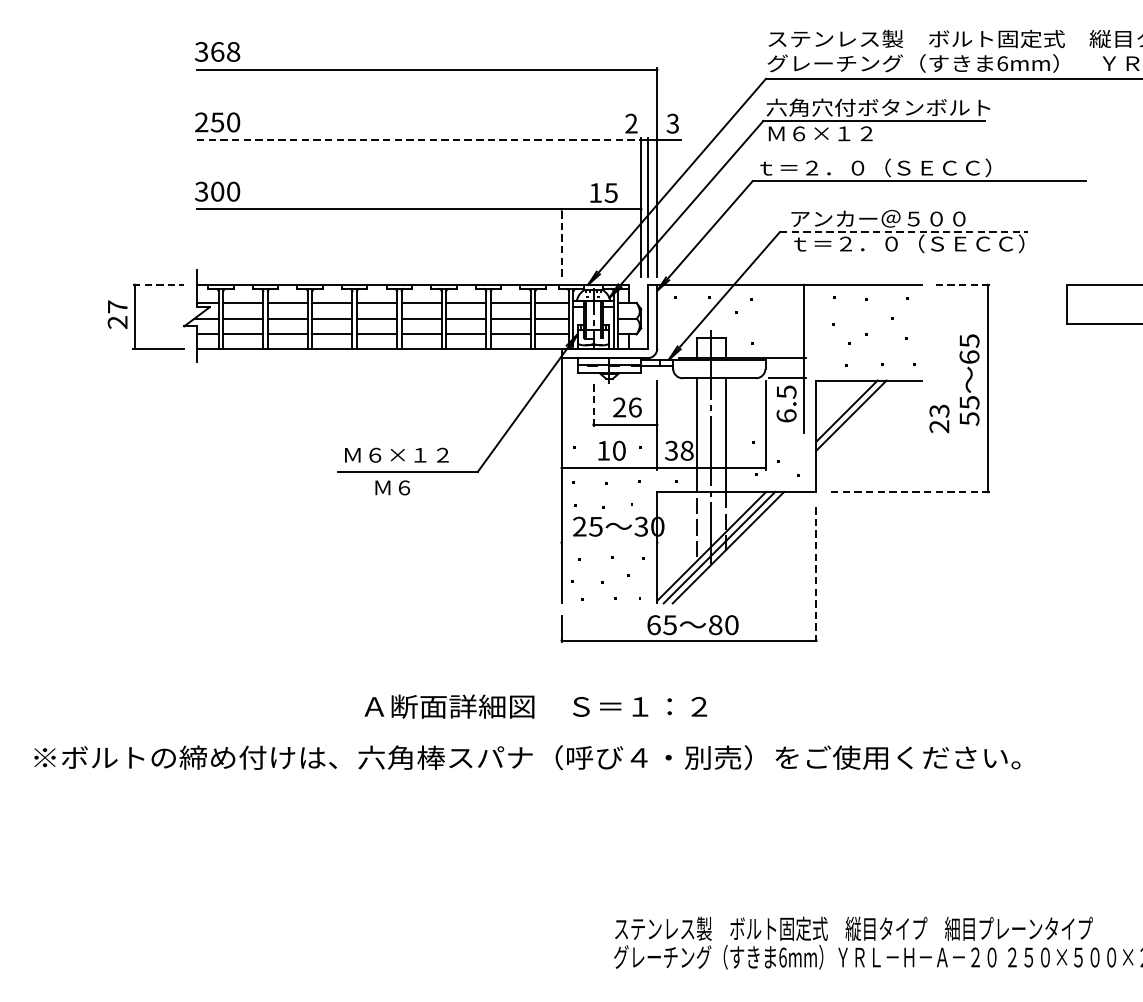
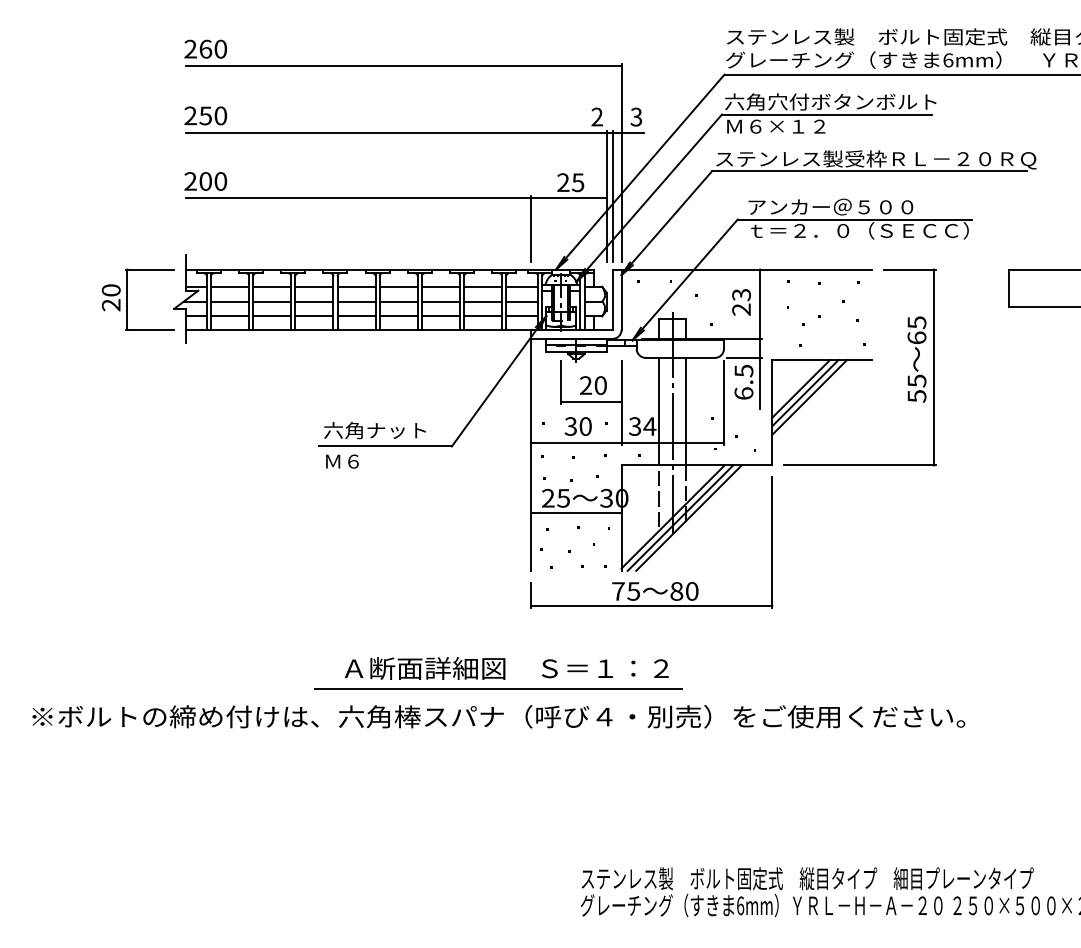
text: (217, 52) -> (205, 49), 368 -> 260
line: (419, 139) -> (396, 132), dashed -> solid
text: (926, 168) -> (876, 159), ｔ＝２．０（ＳＥＣＣ） -> ステンレス製受枠ＲＬ－２０ＲＱ
text: (201, 191) -> (190, 181), 300 -> 200
text: (595, 192) -> (563, 182), 15 -> 25
line: (904, 231) -> (855, 219), dashed -> solid
line: (561, 242) -> (531, 229), dashed -> solid
line: (159, 284) -> (150, 269), dashed -> solid
line: (961, 284) -> (909, 269), dashed -> solid
text: (116, 307) -> (110, 290), 27 -> 20
line: (593, 403) -> (561, 381), dashed -> solid
text: (634, 407) -> (600, 385), 26 -> 20
text: (939, 419) -> (741, 302), moved
line: (855, 420) -> (809, 397), added
text: (603, 450) -> (570, 426), 10 -> 30
text: (686, 450) -> (649, 426), 38 -> 34
text: (396, 455) -> (374, 430), Ｍ６×１２ -> 六角ナット
text: (392, 487) -> (342, 461), moved
line: (909, 492) -> (860, 465), dashed -> solid
line: (609, 542) -> (576, 513), added
line: (816, 573) -> (772, 542), dashed -> solid
text: (653, 625) -> (618, 591), 65 -> 75
line: (527, 727) -> (498, 688), added

